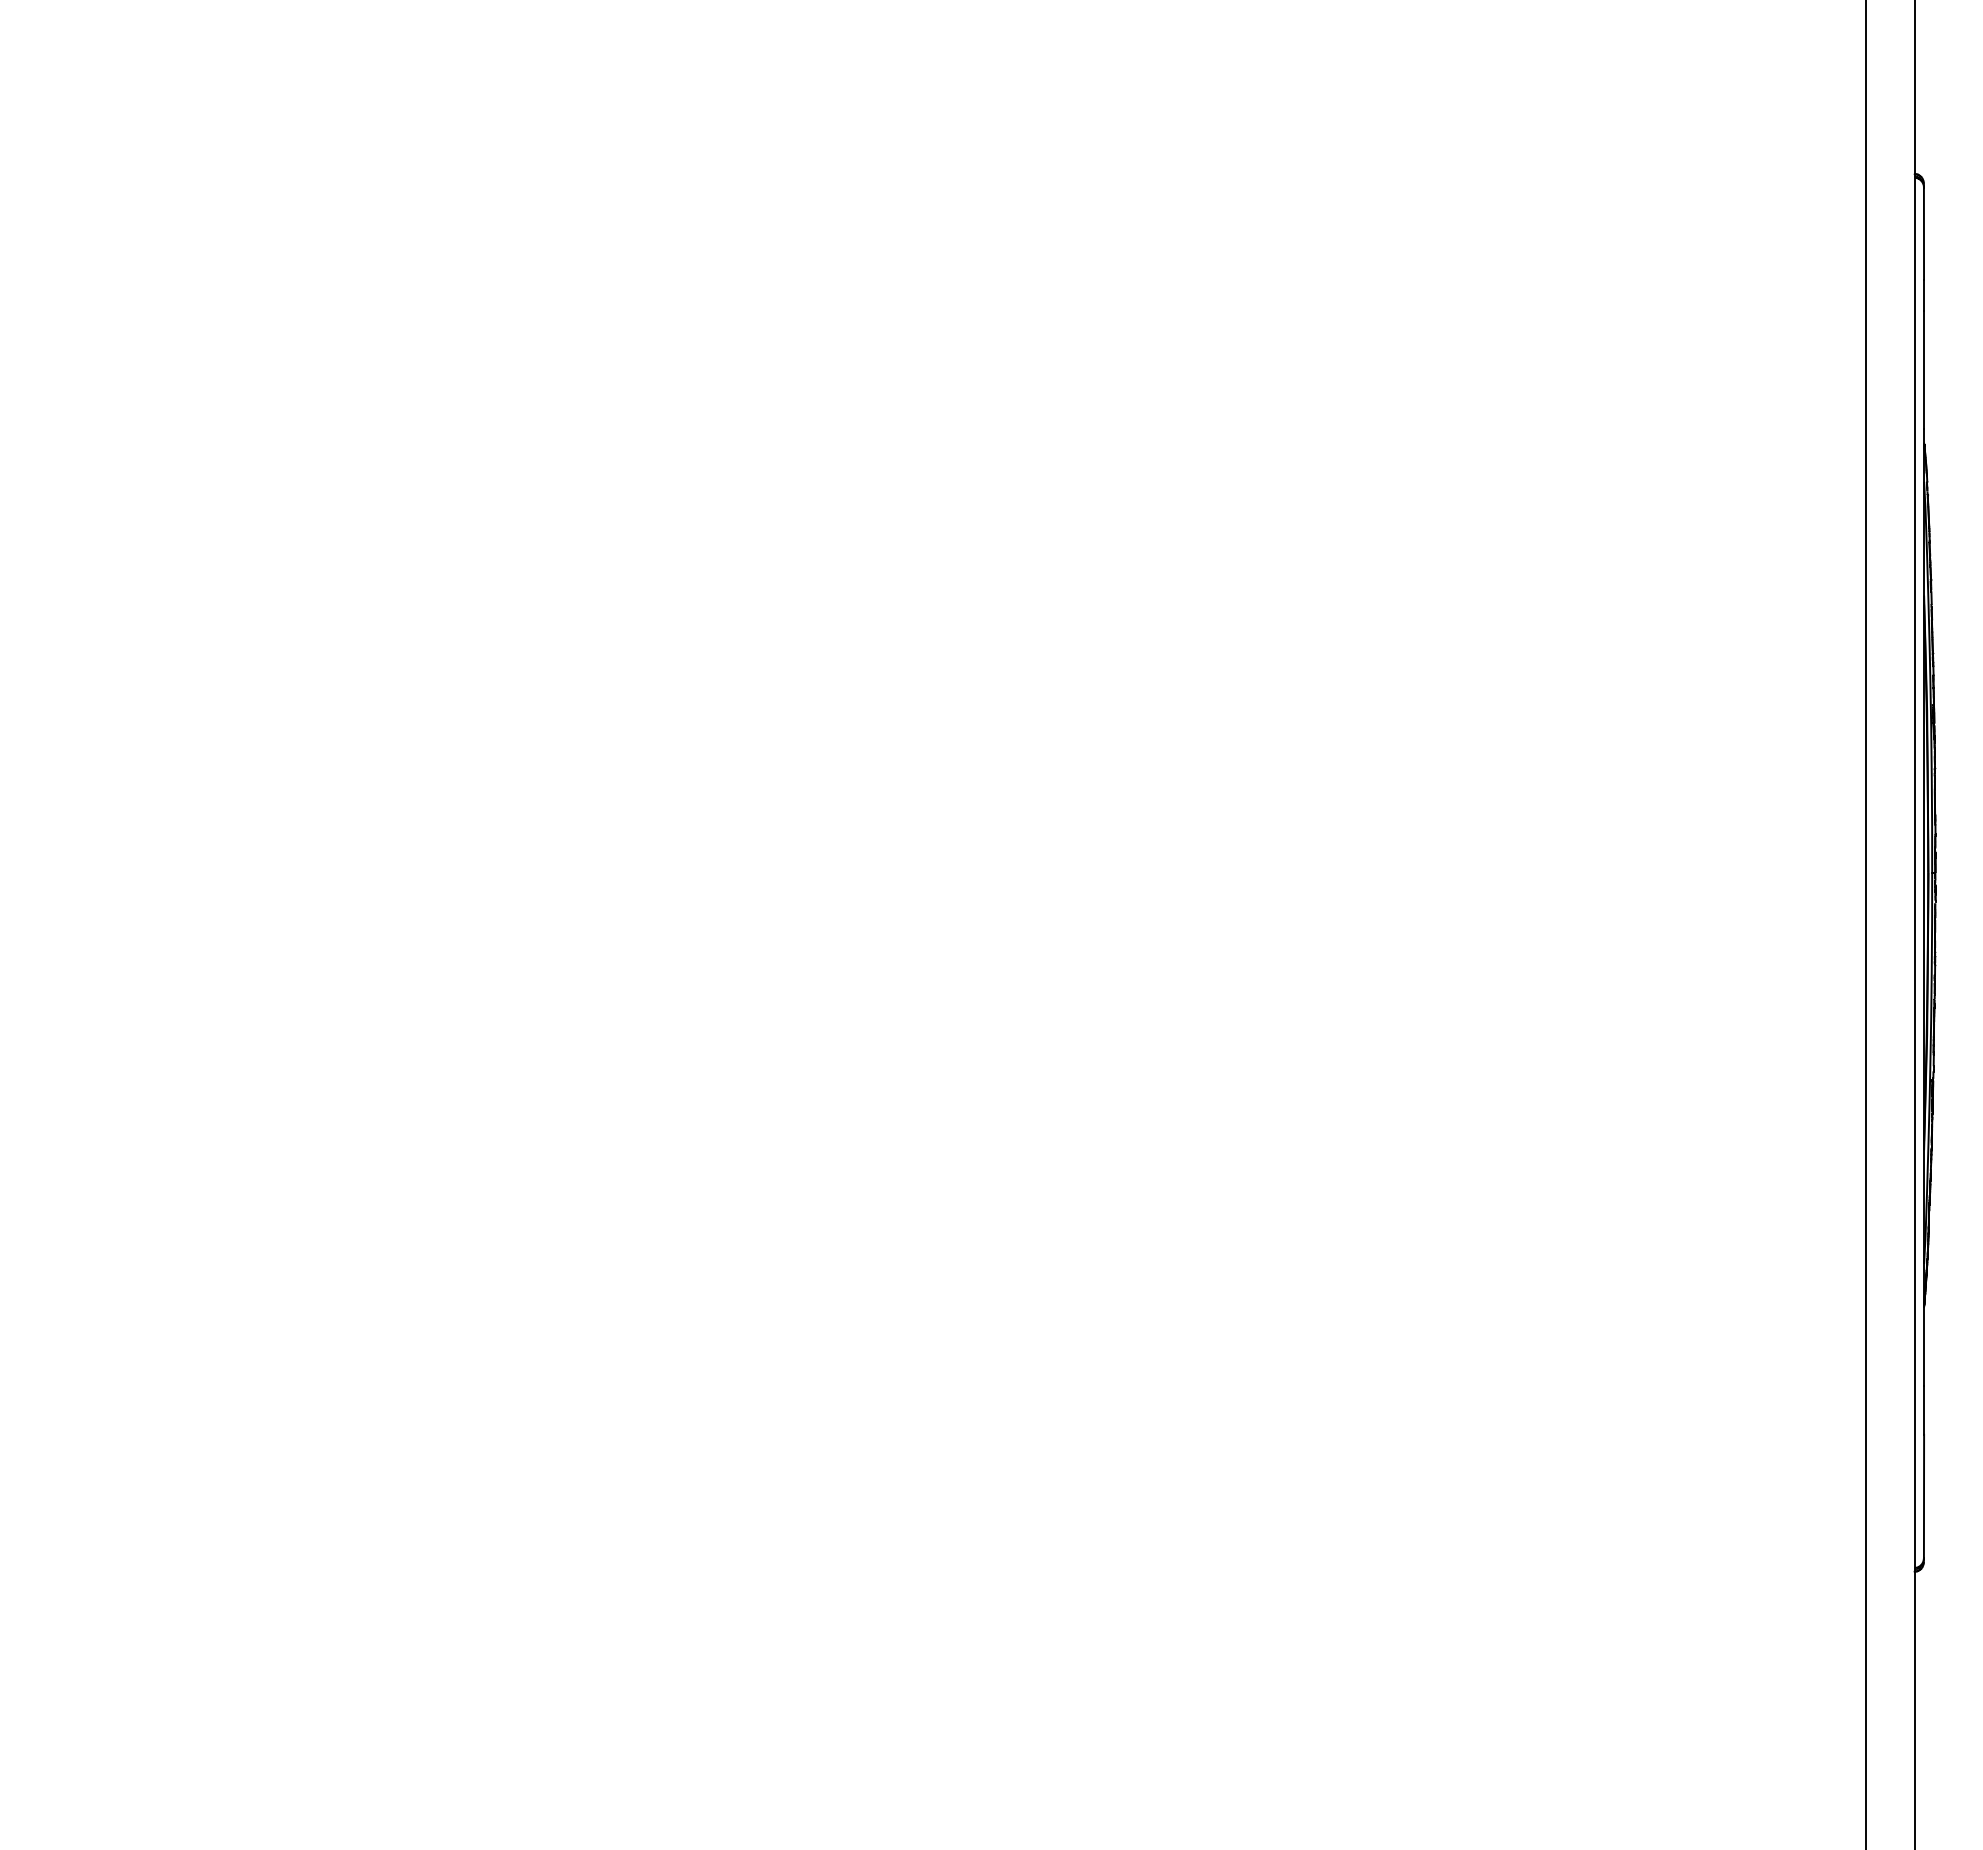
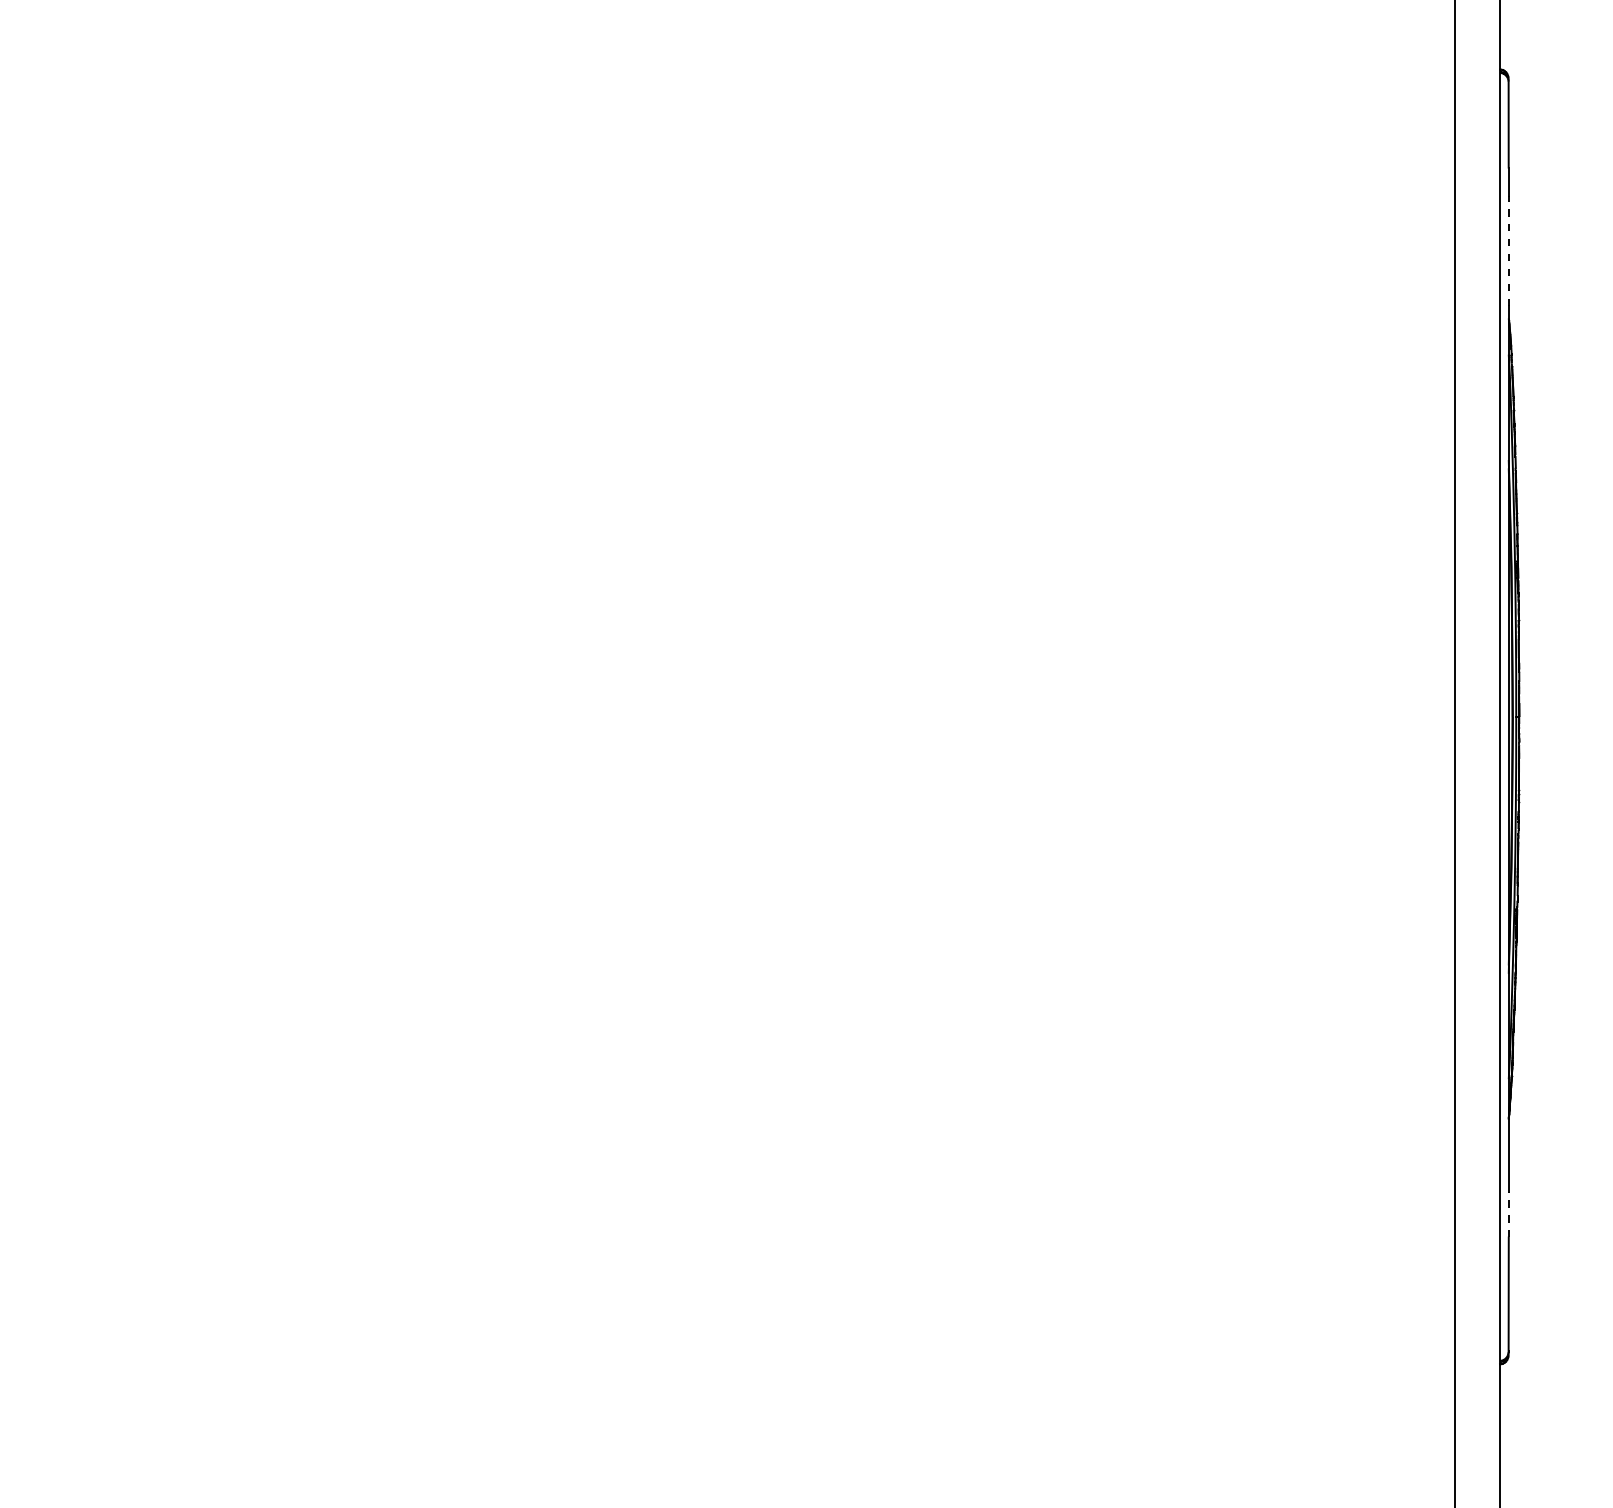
line: (1924, 369) -> (1509, 250), solid -> dashed
line: (1924, 1409) -> (1509, 1214), solid -> dashed

